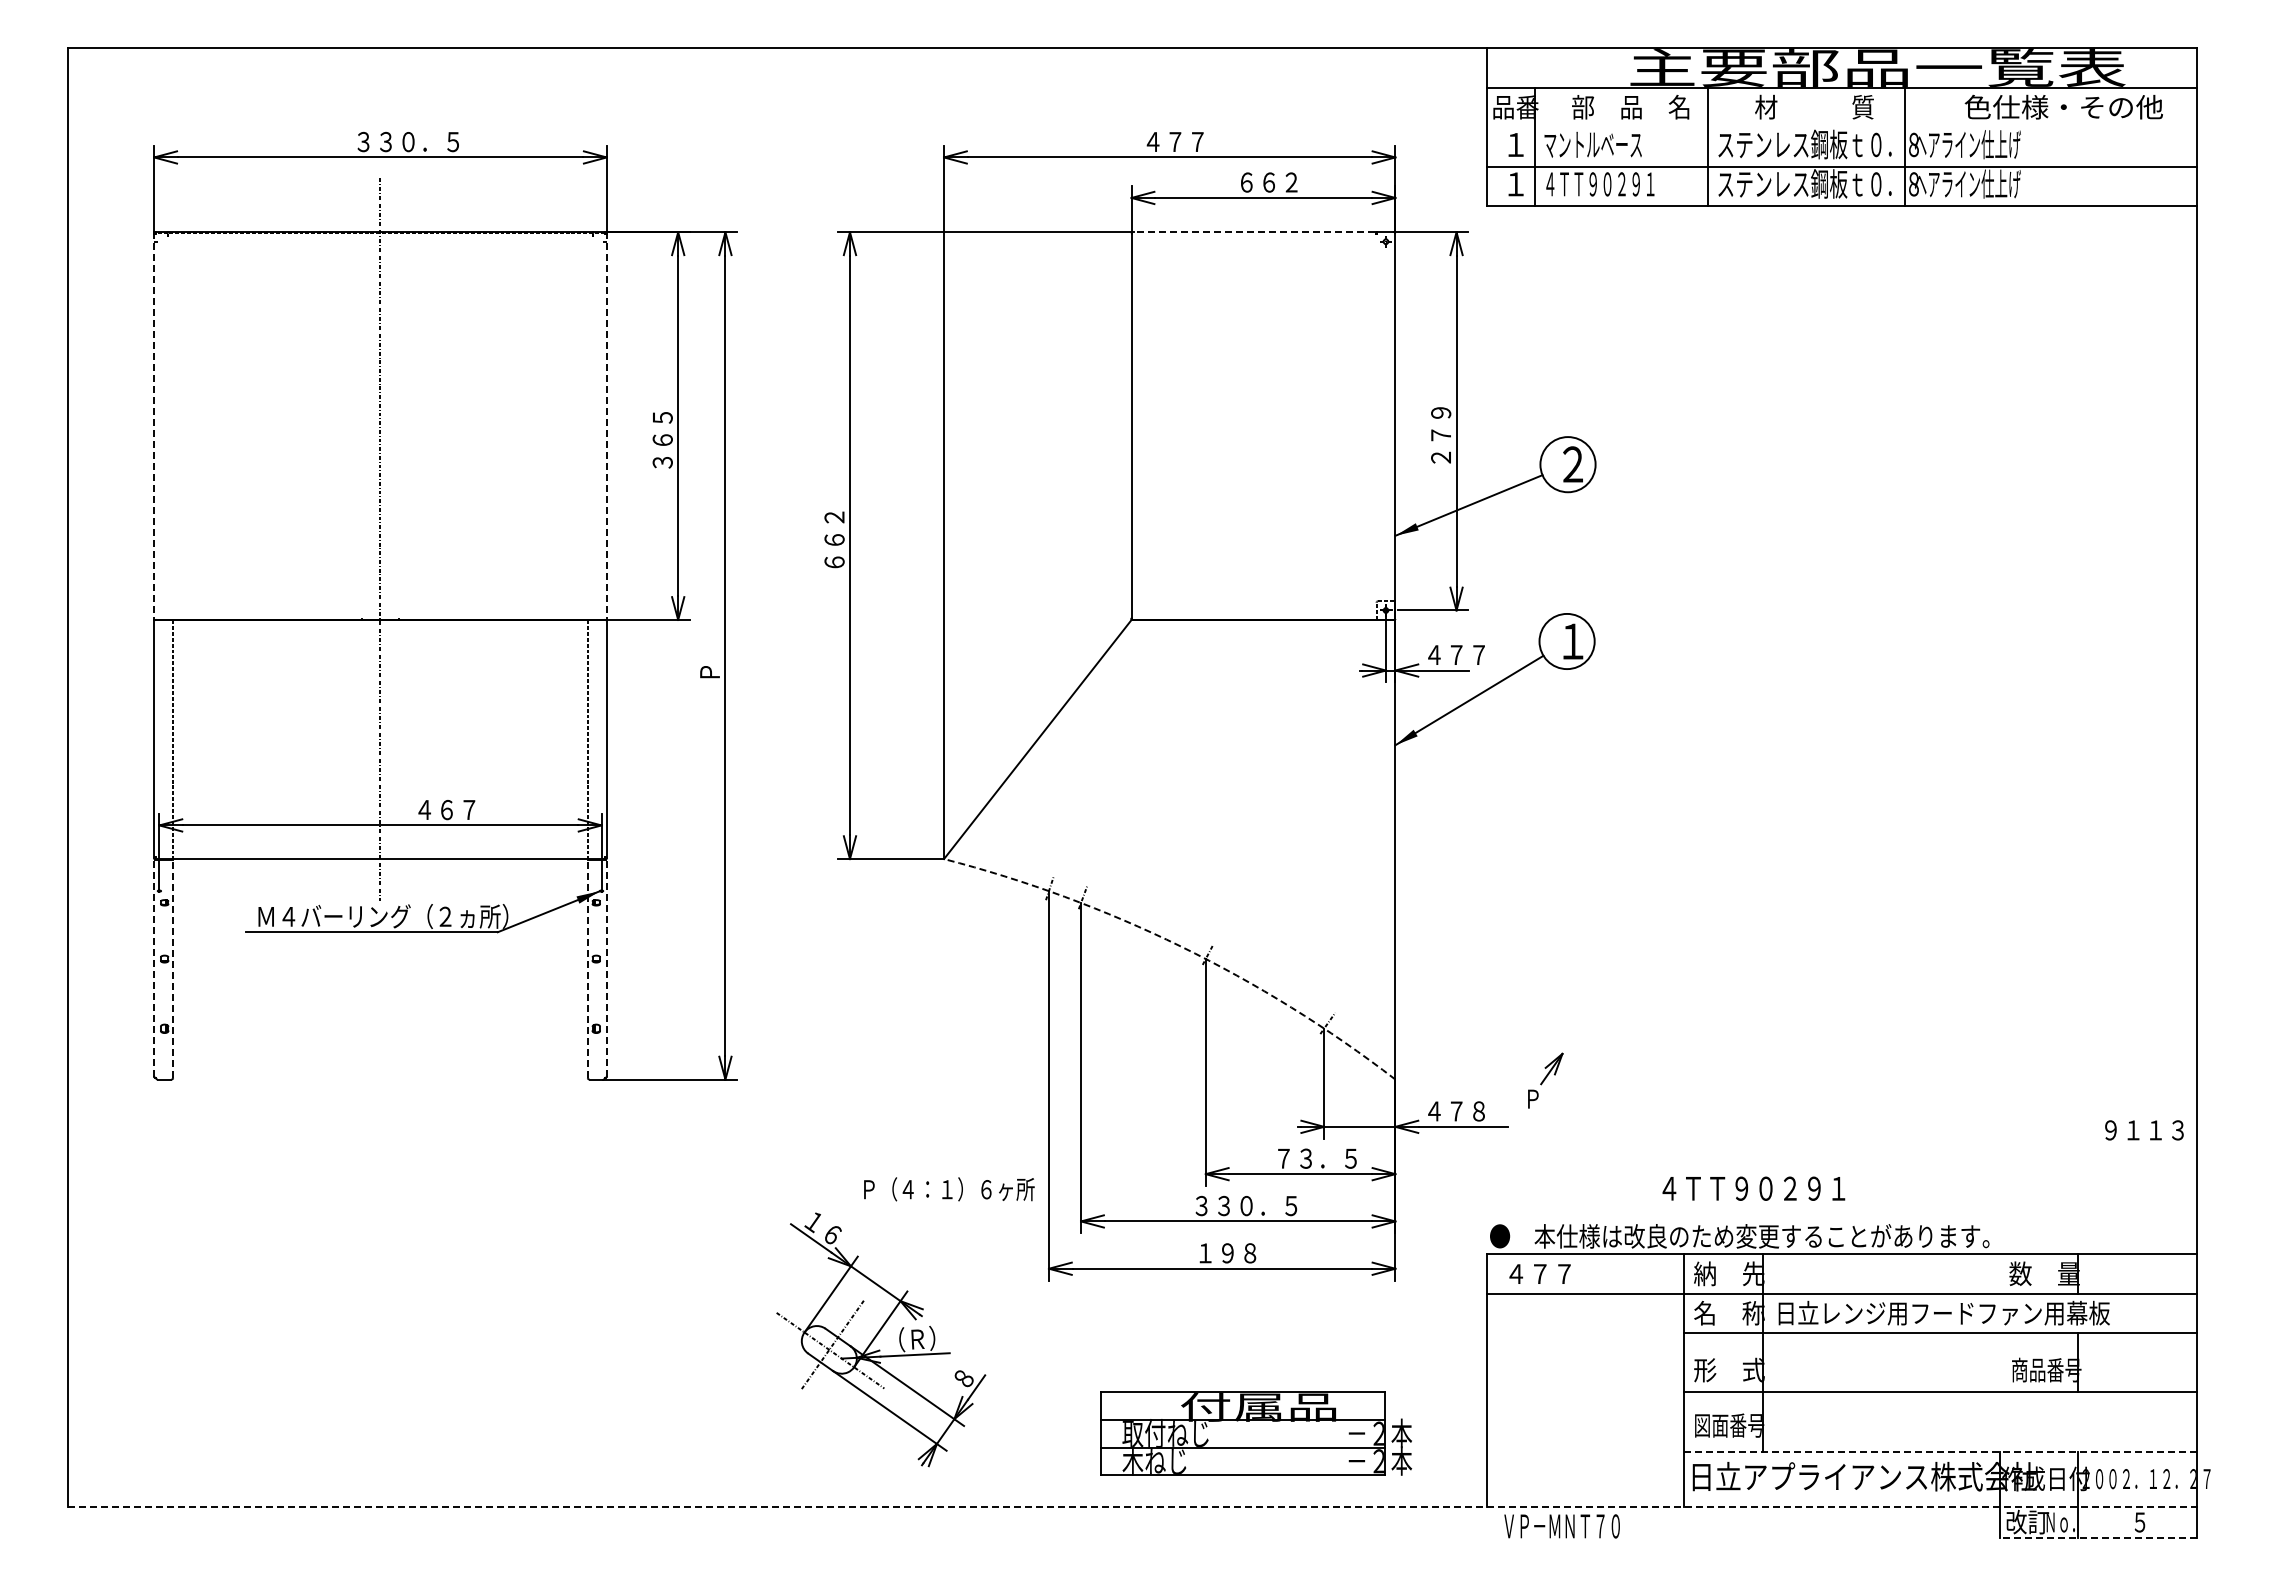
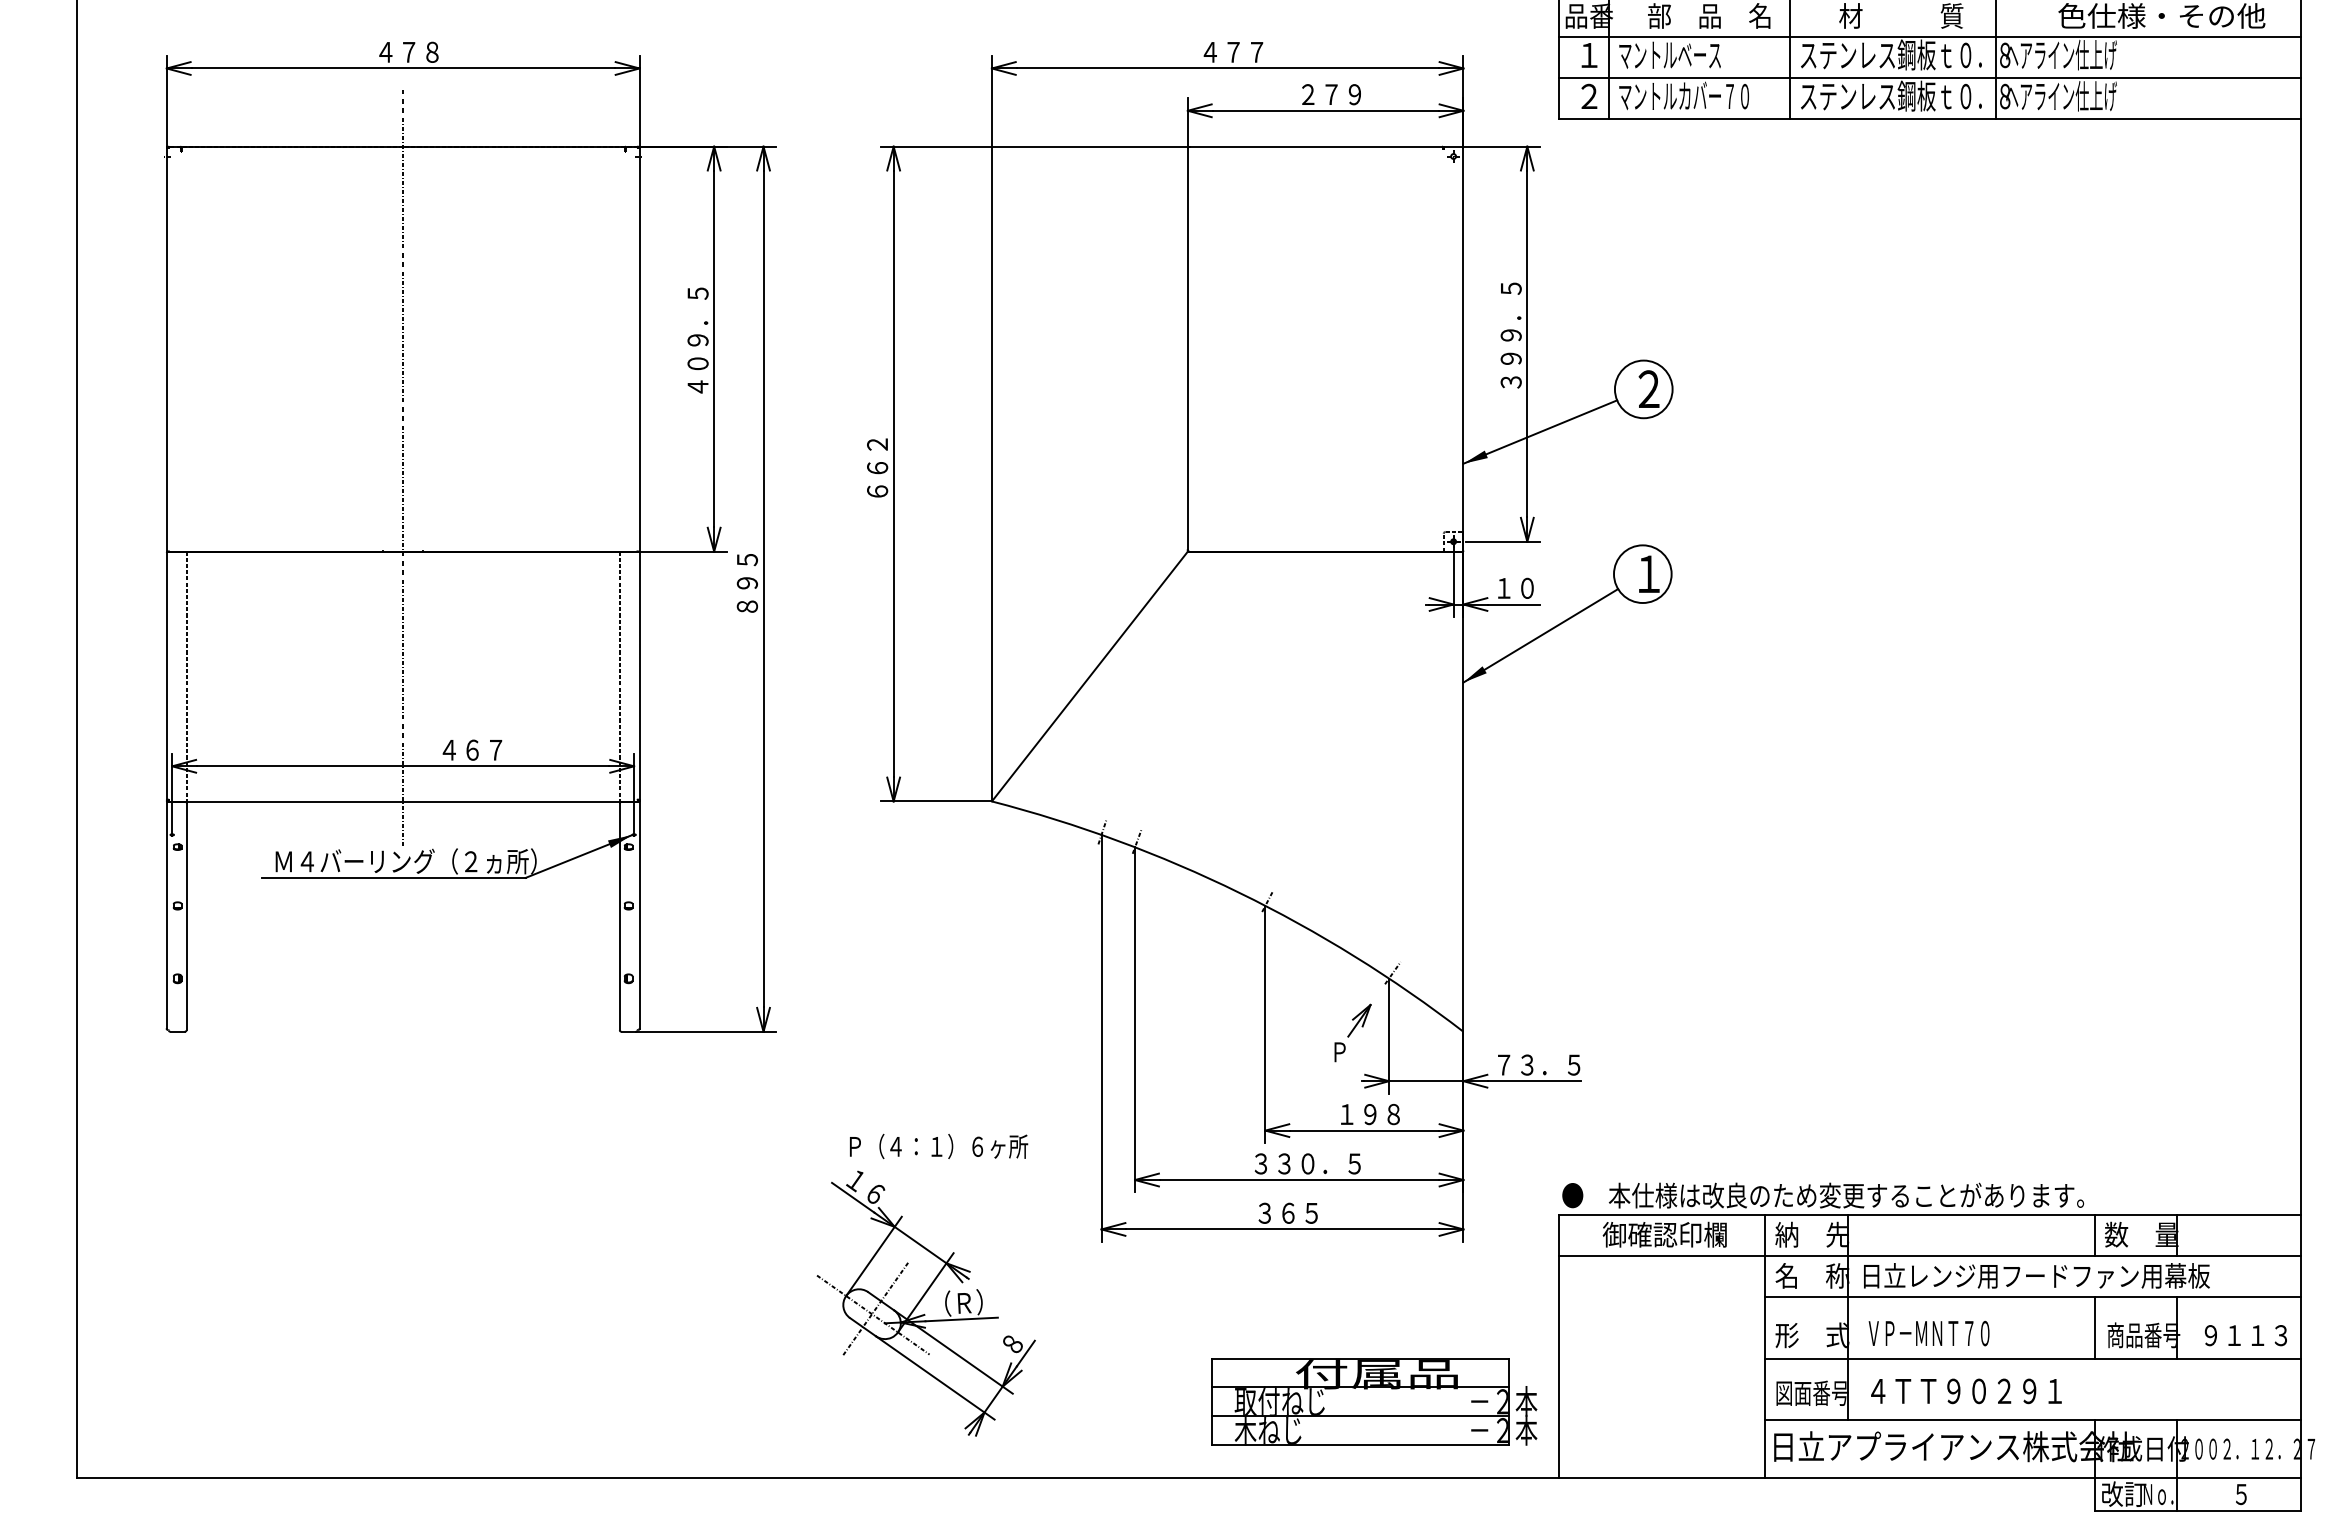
line: (1841, 127) -> (1929, 37), added
text: (407, 141) -> (431, 51), ３３０．５ -> ４７８
text: (1269, 182) -> (1331, 94), ６６２ -> ２７９
text: (1515, 183) -> (1588, 95), １ -> ２
text: (1606, 183) -> (1683, 95), ４ＴＴ９０２９１ -> マントルカバー７０
line: (1254, 232) -> (1316, 146), dashed -> solid
text: (1441, 412) -> (1511, 334), ２７９ -> ３９９．５
text: (662, 417) -> (697, 340), ３６５ -> ４０９．５
line: (154, 426) -> (167, 349), dashed -> solid
line: (606, 426) -> (639, 349), dashed -> solid
text: (709, 650) -> (746, 583), Ｐ -> ８９５
text: (1456, 655) -> (1527, 588), ４７７ -> １０
arc: (1180, 946) -> (1238, 892), dashed -> solid
line: (154, 967) -> (167, 914), dashed -> solid
line: (606, 967) -> (639, 914), dashed -> solid
line: (173, 969) -> (186, 916), dashed -> solid
line: (587, 969) -> (619, 916), dashed -> solid
part: (1545, 1080) -> (1352, 1032), moved
text: (1467, 1111) -> (1538, 1065), ４７８ -> ７３．５
text: (2144, 1130) -> (2246, 1335), moved
text: (1317, 1158) -> (1382, 1114), ７３．５ -> １９８
text: (1753, 1188) -> (1966, 1391), moved
text: (949, 1189) -> (939, 1146), moved
text: (1227, 1253) -> (1288, 1213), １９８ -> ３６５
text: (1578, 1273) -> (1654, 1234), ４７７ -> 御確認印欄
line: (1999, 1273) -> (2094, 1234), added
line: (1999, 1362) -> (2094, 1327), added
part: (1256, 1433) -> (1374, 1401), moved
line: (1939, 1451) -> (2031, 1420), dashed -> solid
line: (1133, 1506) -> (1189, 1477), dashed -> solid
text: (1561, 1526) -> (1928, 1333), moved
line: (2098, 1538) -> (2197, 1511), dashed -> solid

